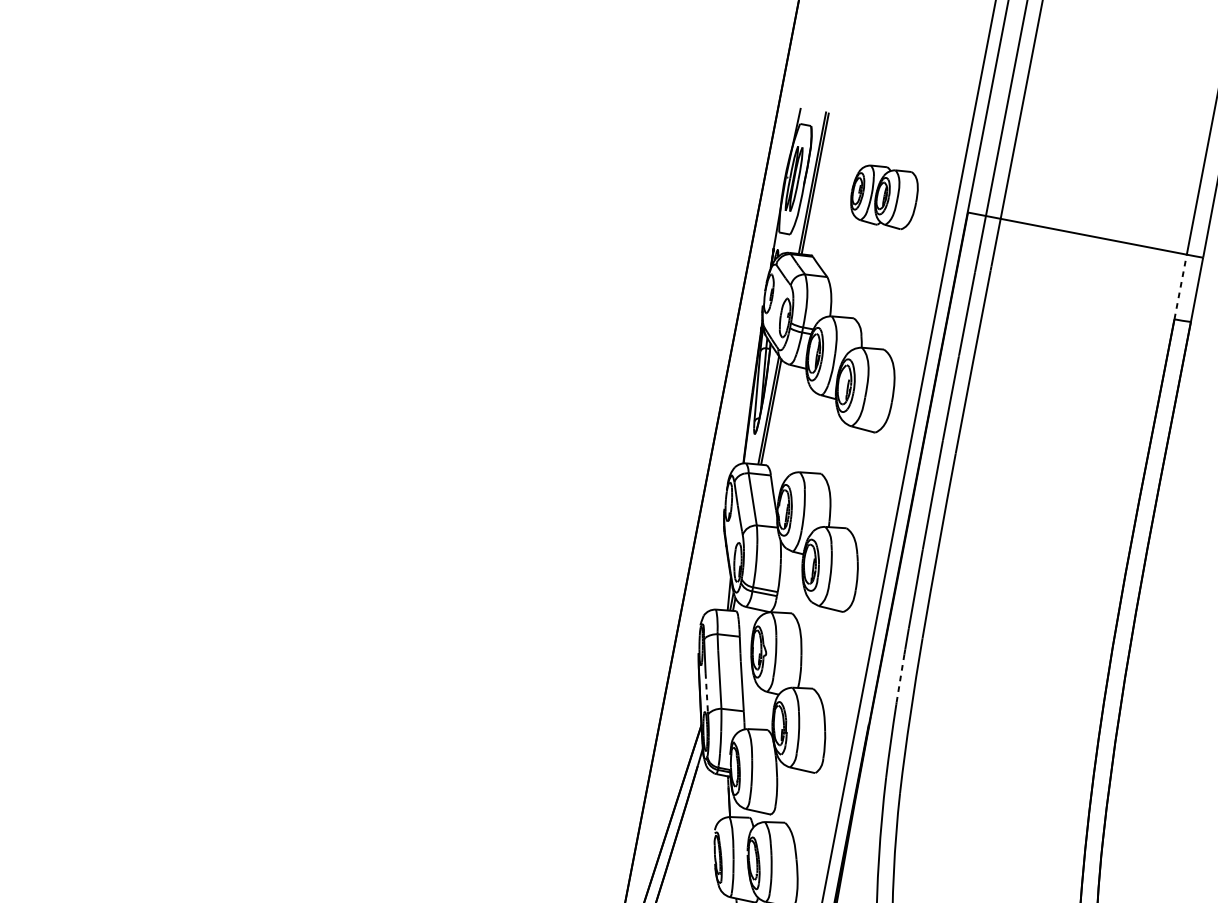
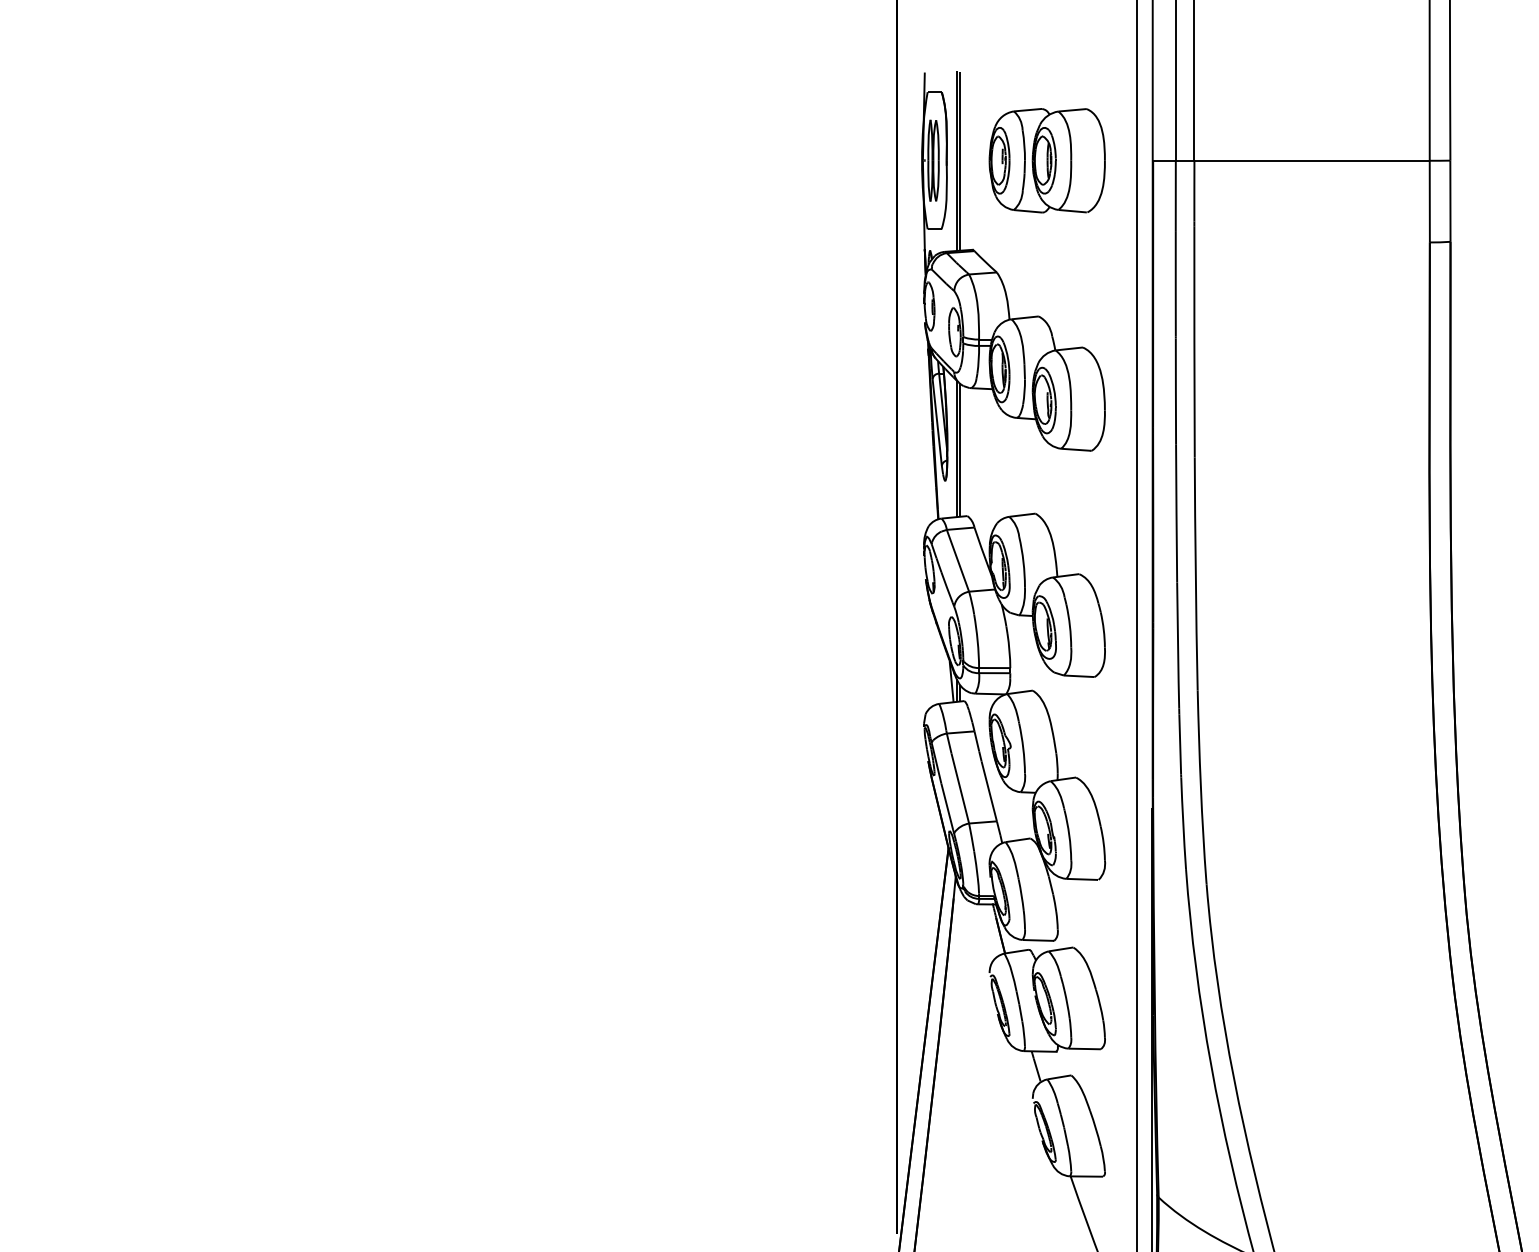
part: (883, 196) -> (1046, 160), size x1.43
line: (1180, 286) -> (1429, 201), dashed -> solid
line: (900, 678) -> (1180, 744), dashed -> solid
line: (706, 692) -> (947, 806), dashed -> solid

